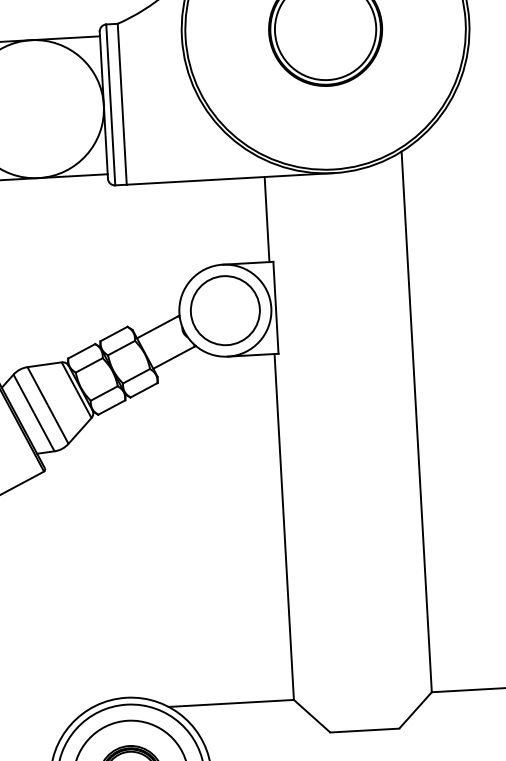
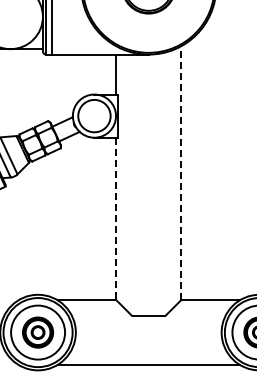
line: (417, 422) -> (181, 173), solid -> dashed
line: (284, 528) -> (116, 219), solid -> dashed

